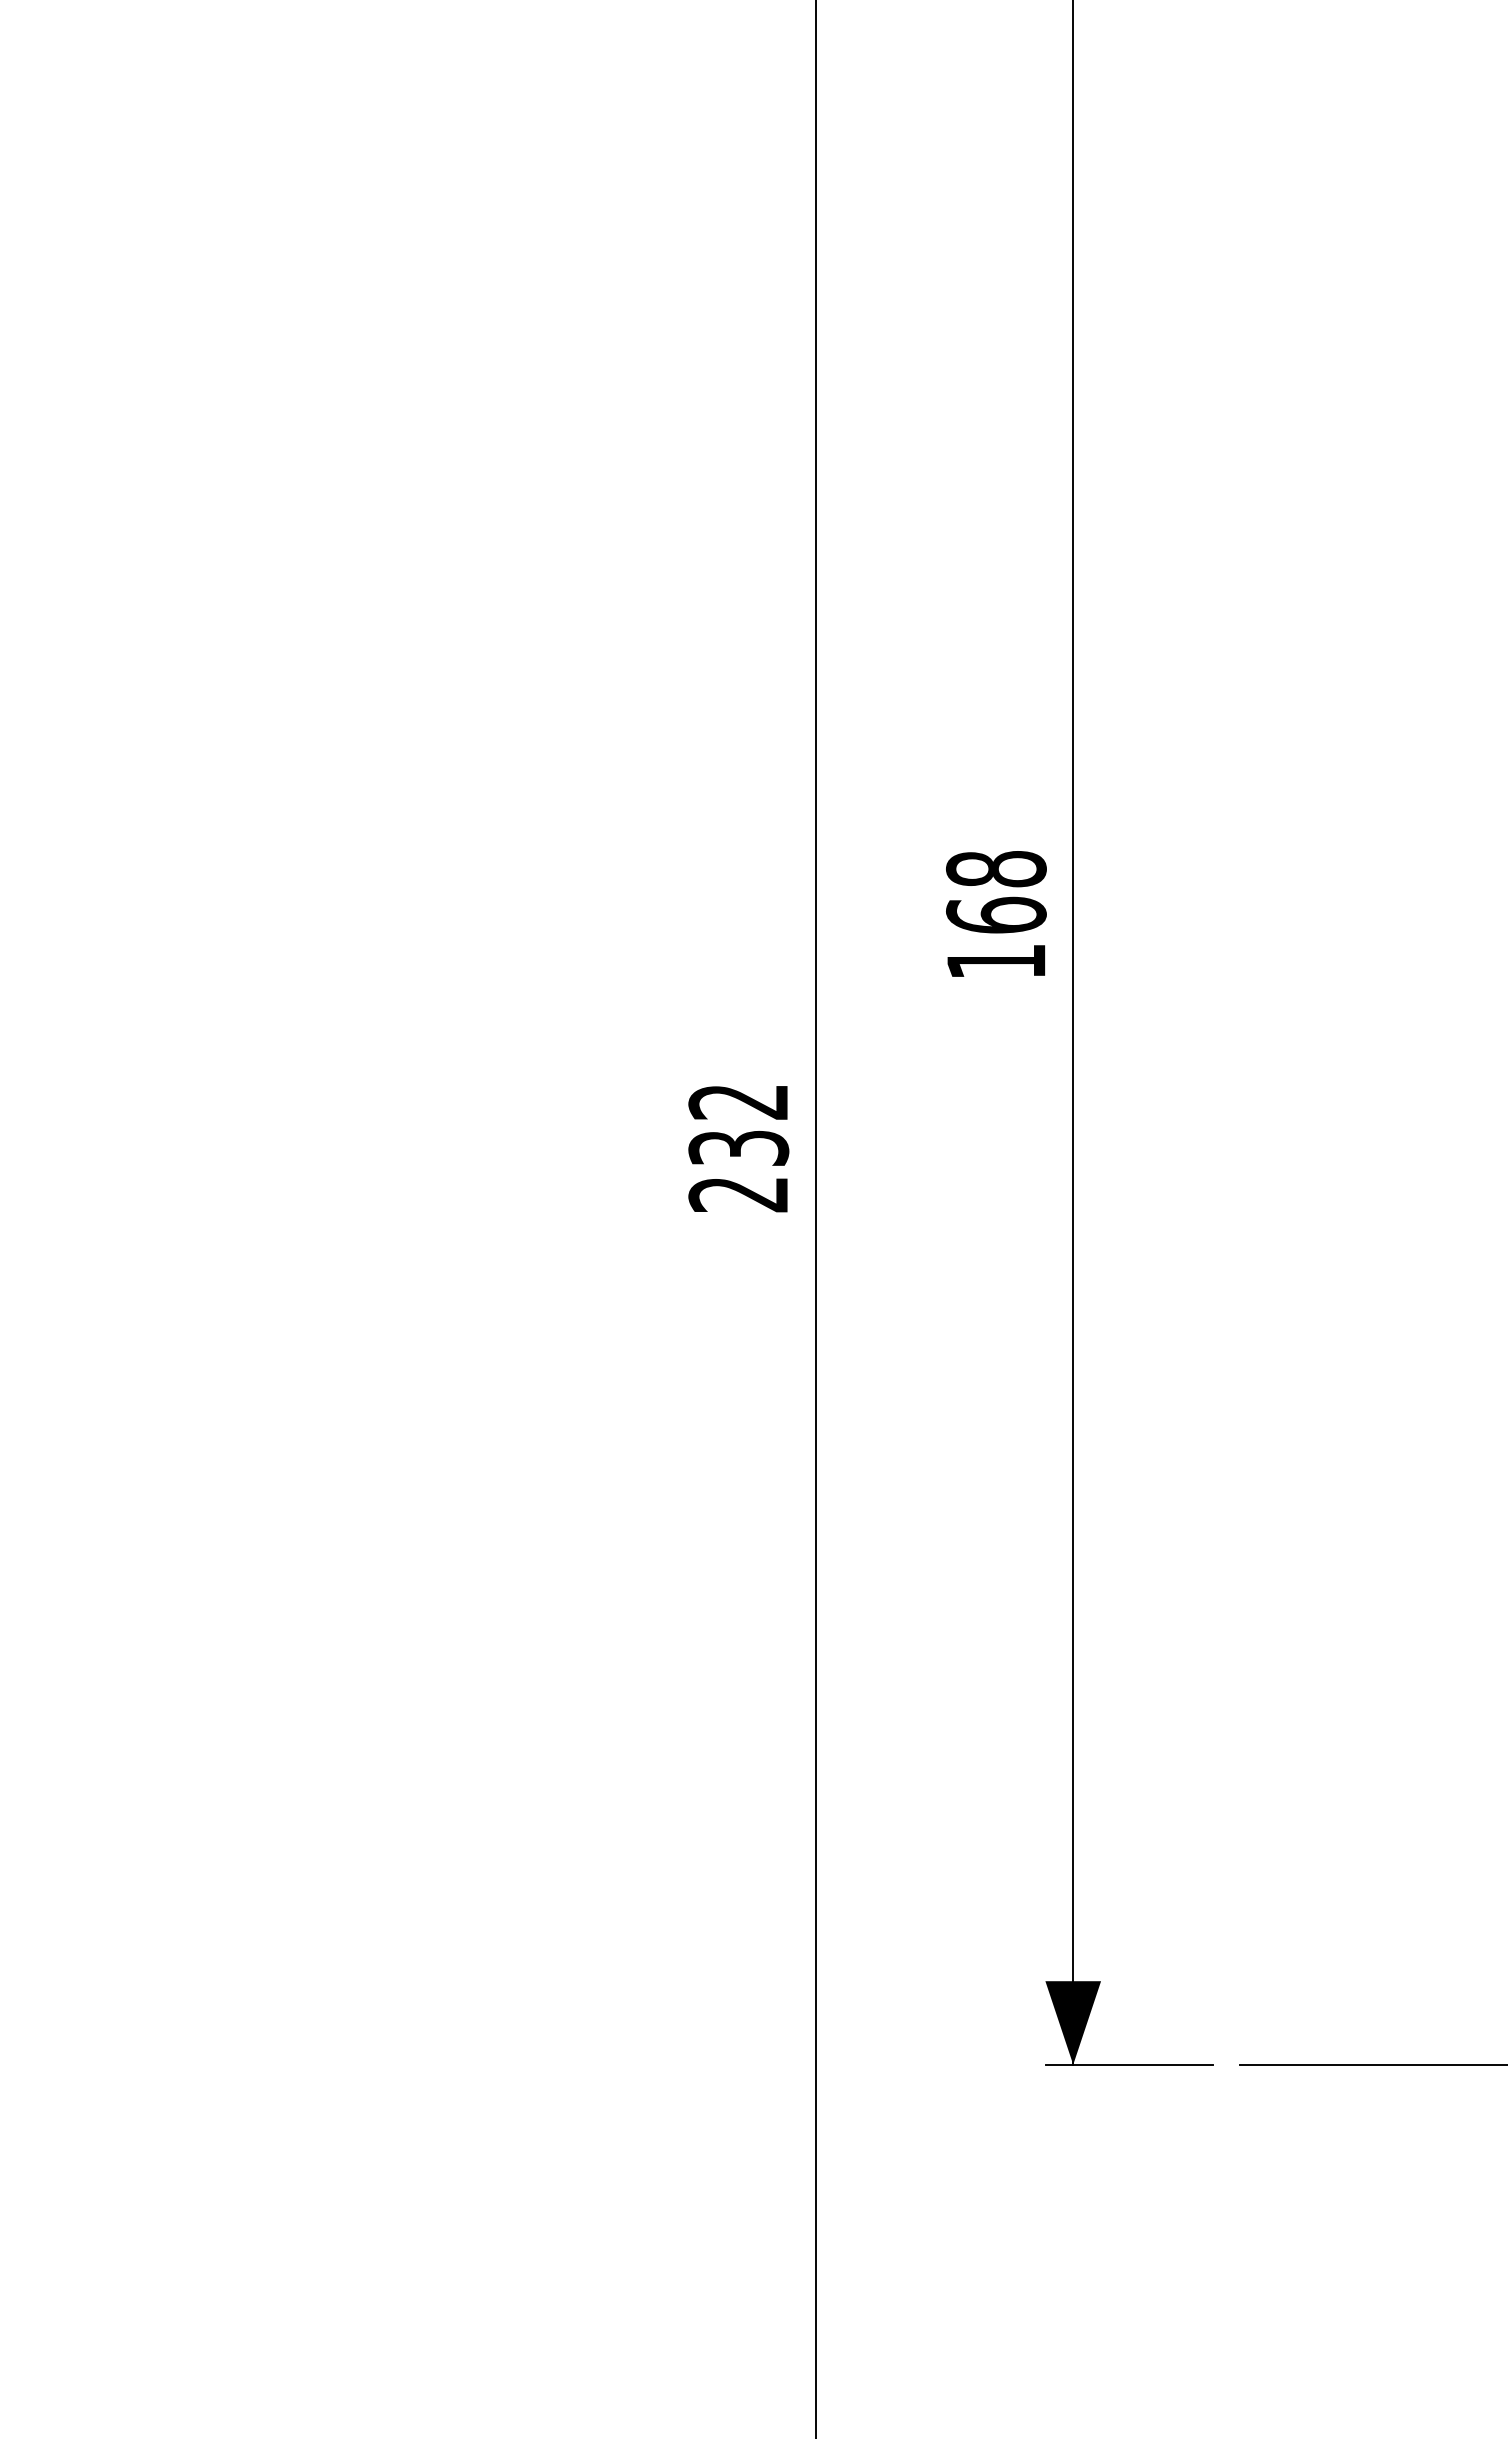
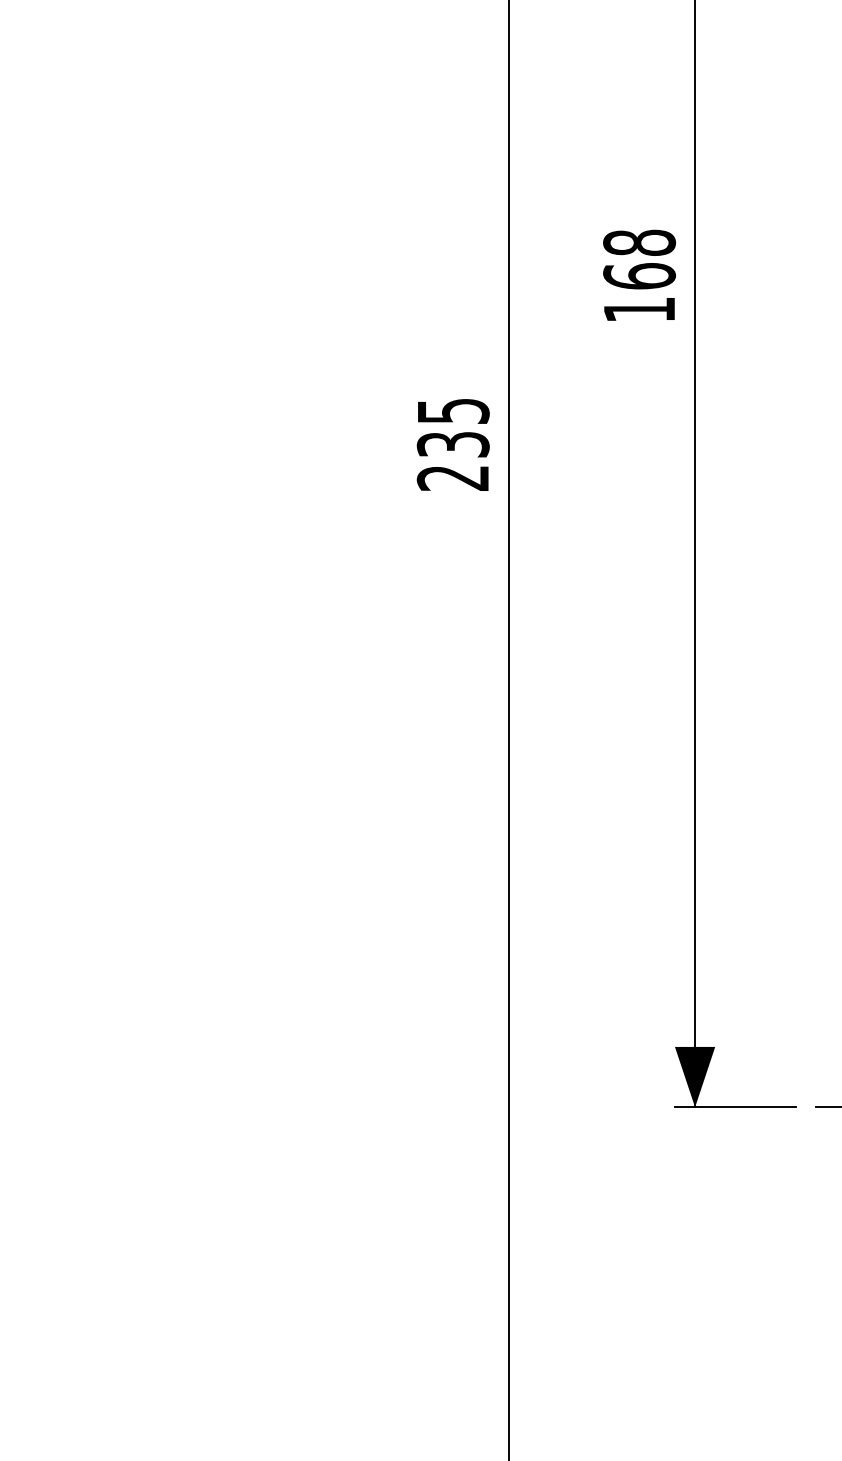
text: (738, 1102) -> (453, 411), 232 -> 235

